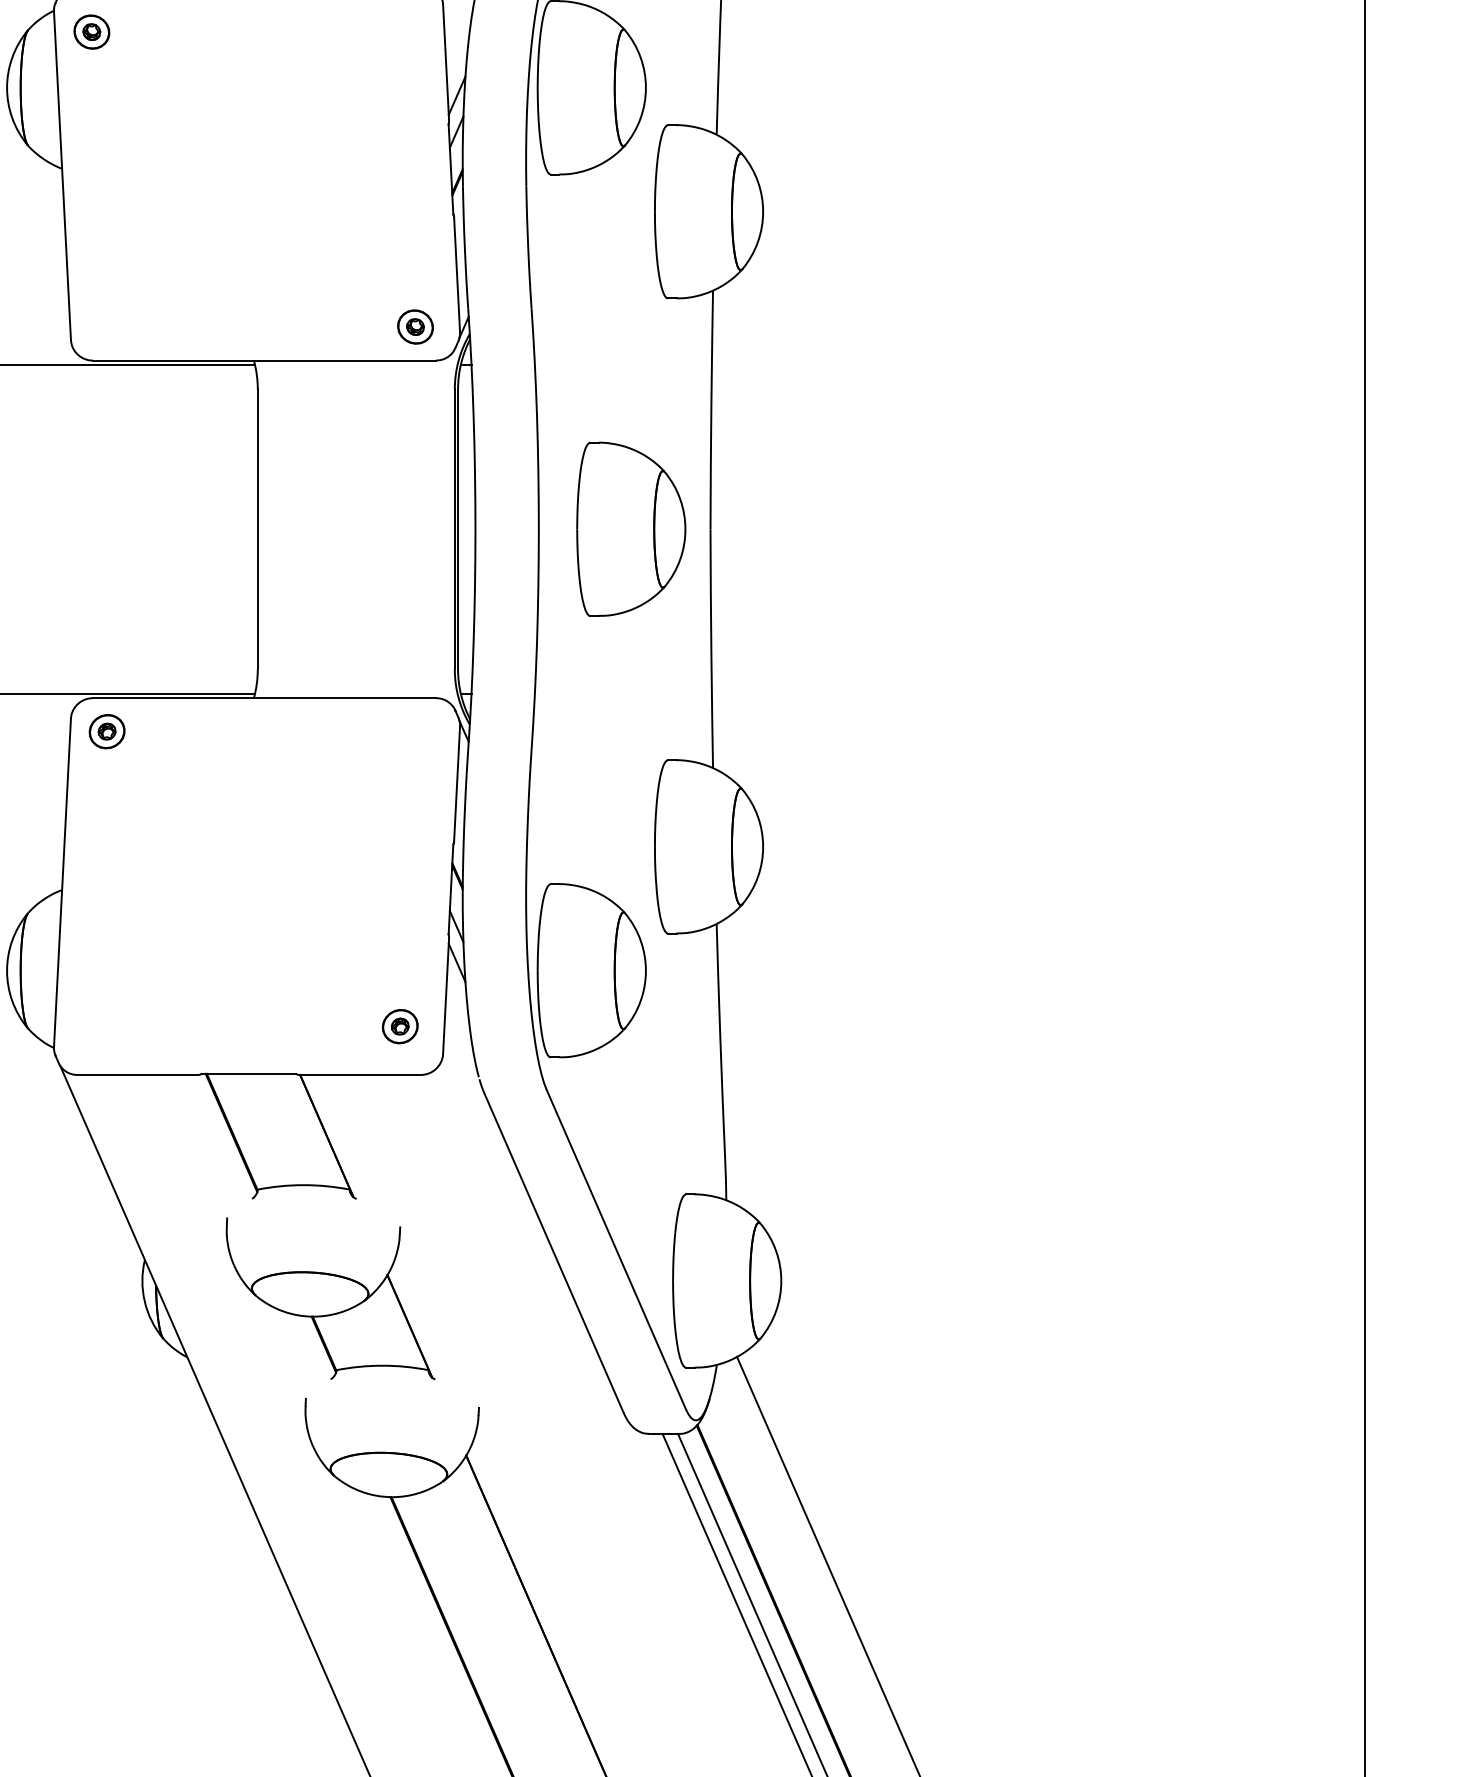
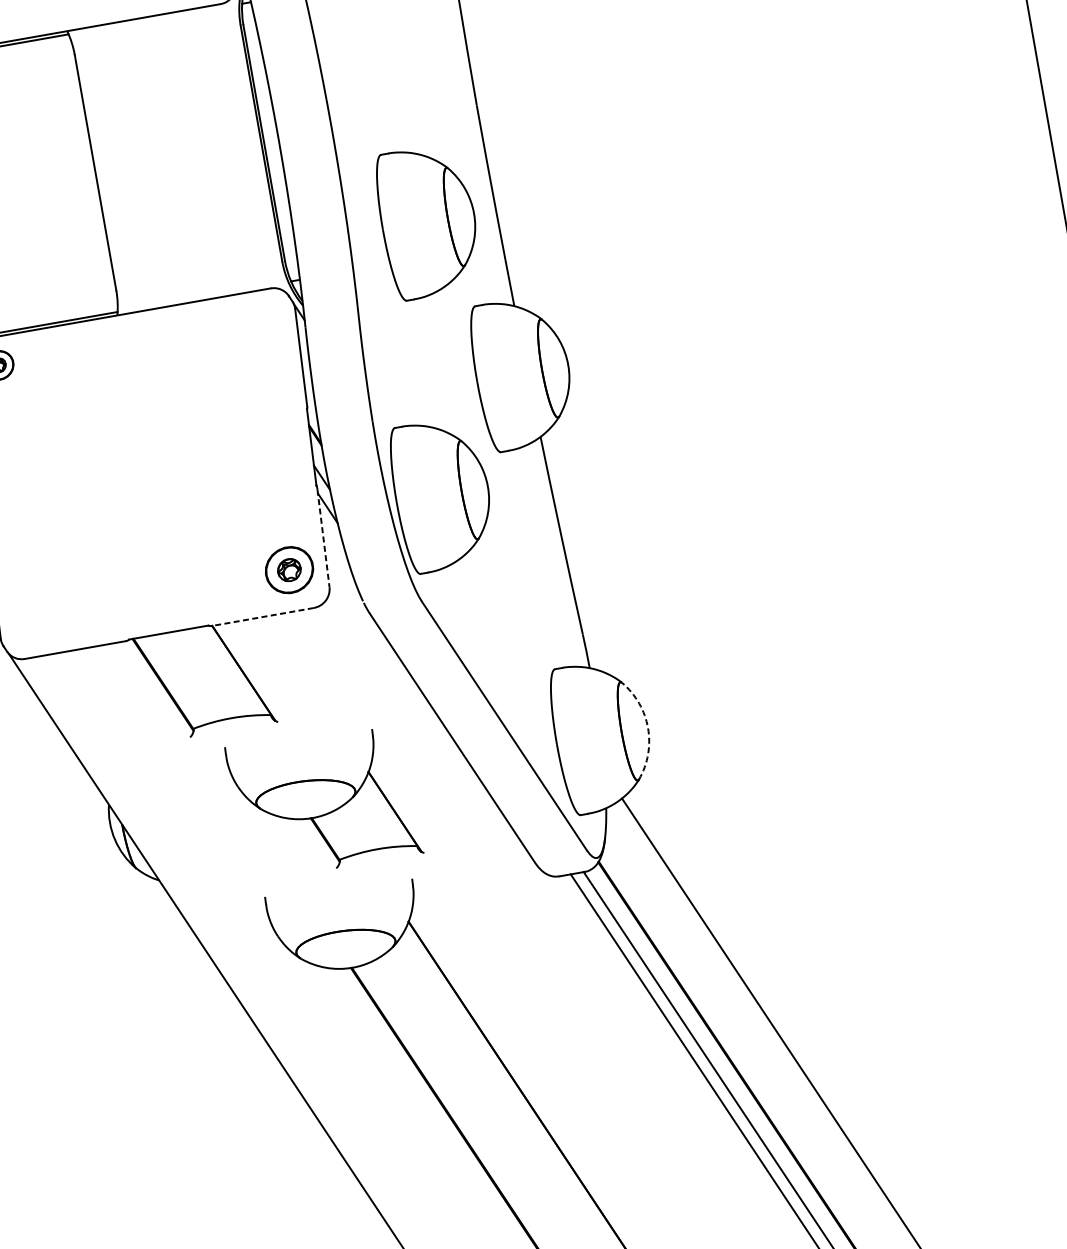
part: (631, 528) -> (428, 220), moved
line: (446, 997) -> (323, 538), solid -> dashed
part: (399, 1026) -> (288, 570), size x1.6
line: (360, 1074) -> (262, 616), solid -> dashed
arc: (781, 1281) -> (648, 728), solid -> dashed
part: (330, 1298) -> (324, 800), moved

